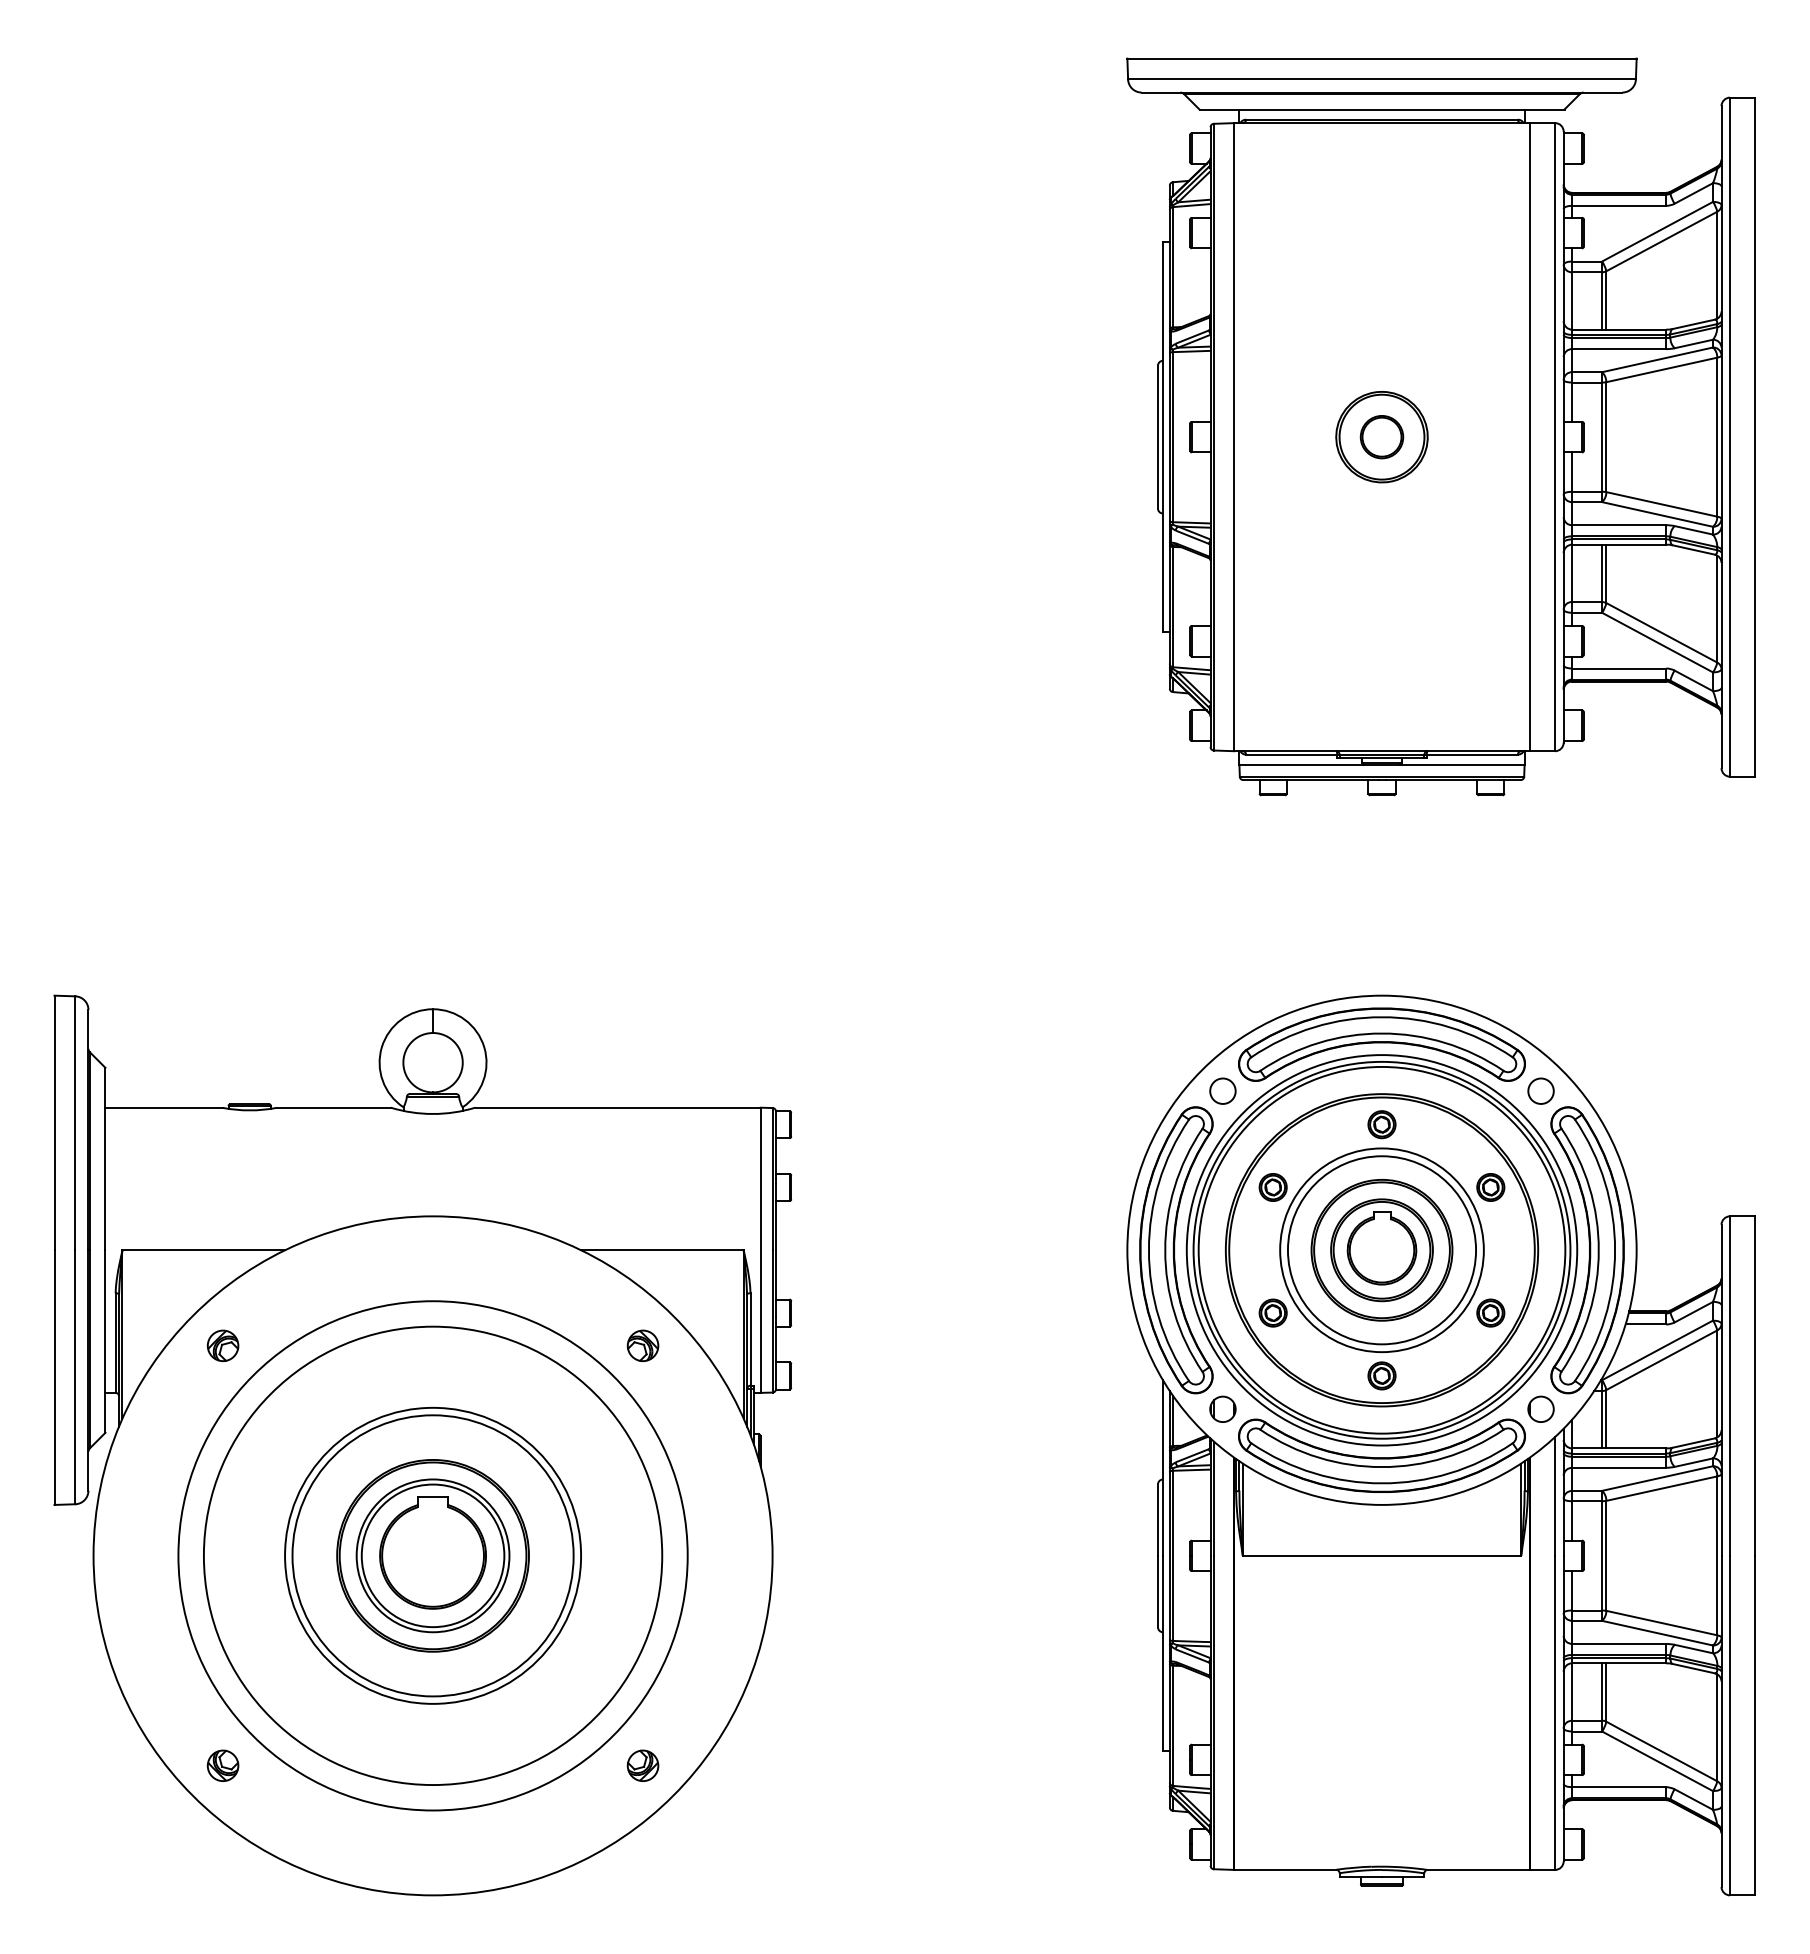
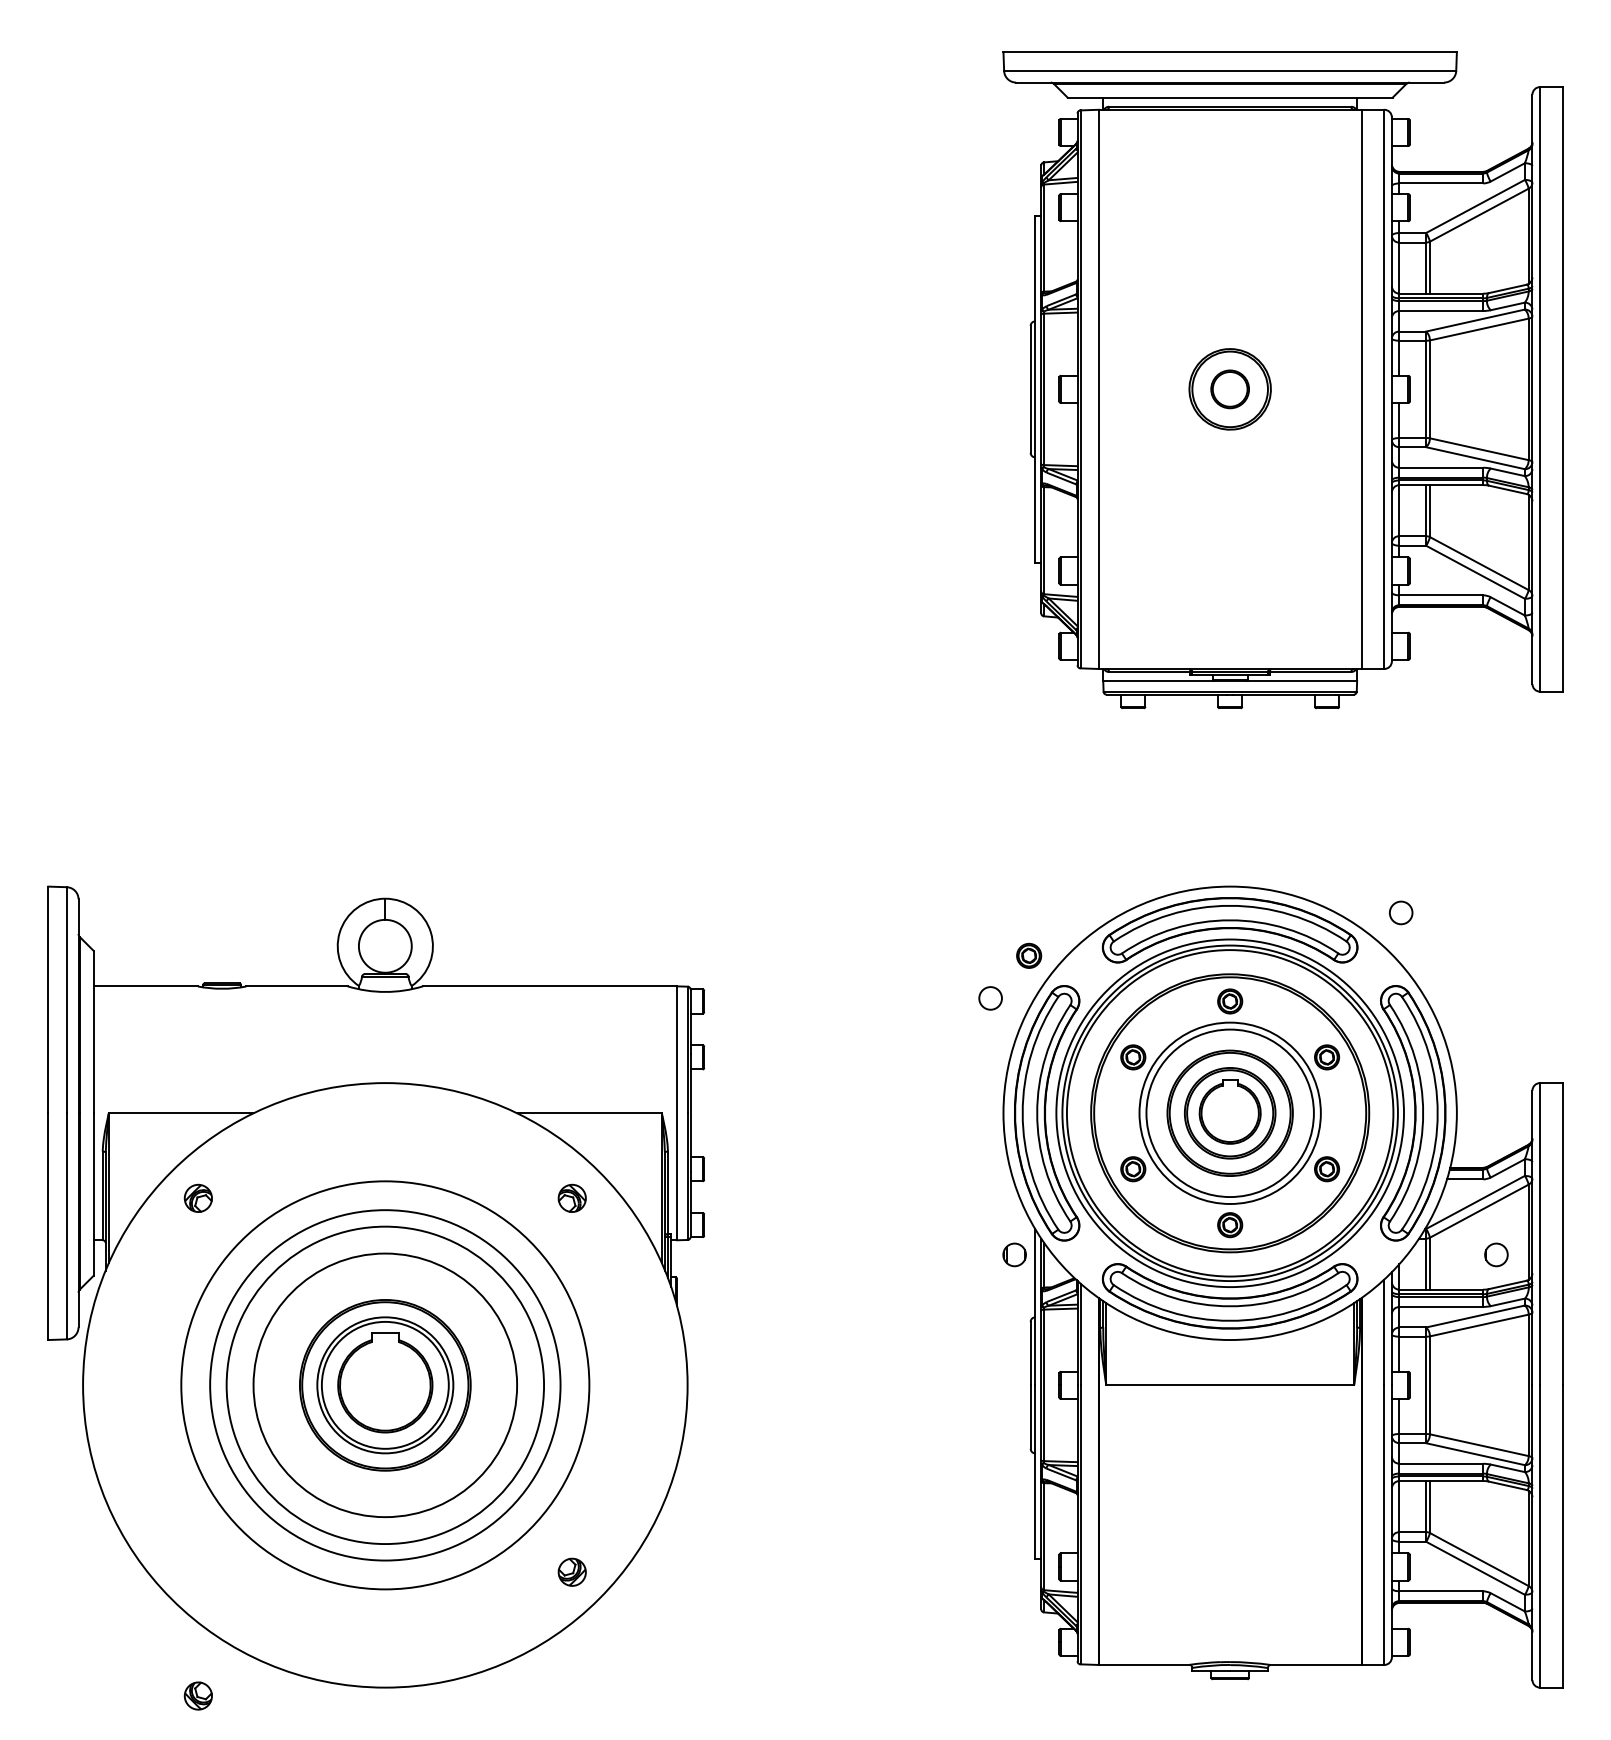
part: (1155, 1073) -> (1028, 955), added
circle: (1222, 1090) -> (990, 997), moved
circle: (1540, 1090) -> (1400, 912), moved
part: (1222, 1408) -> (1014, 1254), moved
circle: (1540, 1408) -> (1495, 1254), moved
circle: (432, 1555) -> (384, 1385), size x0.7
circle: (432, 1555) -> (384, 1385), size x1.4
part: (222, 1765) -> (197, 1695), moved

